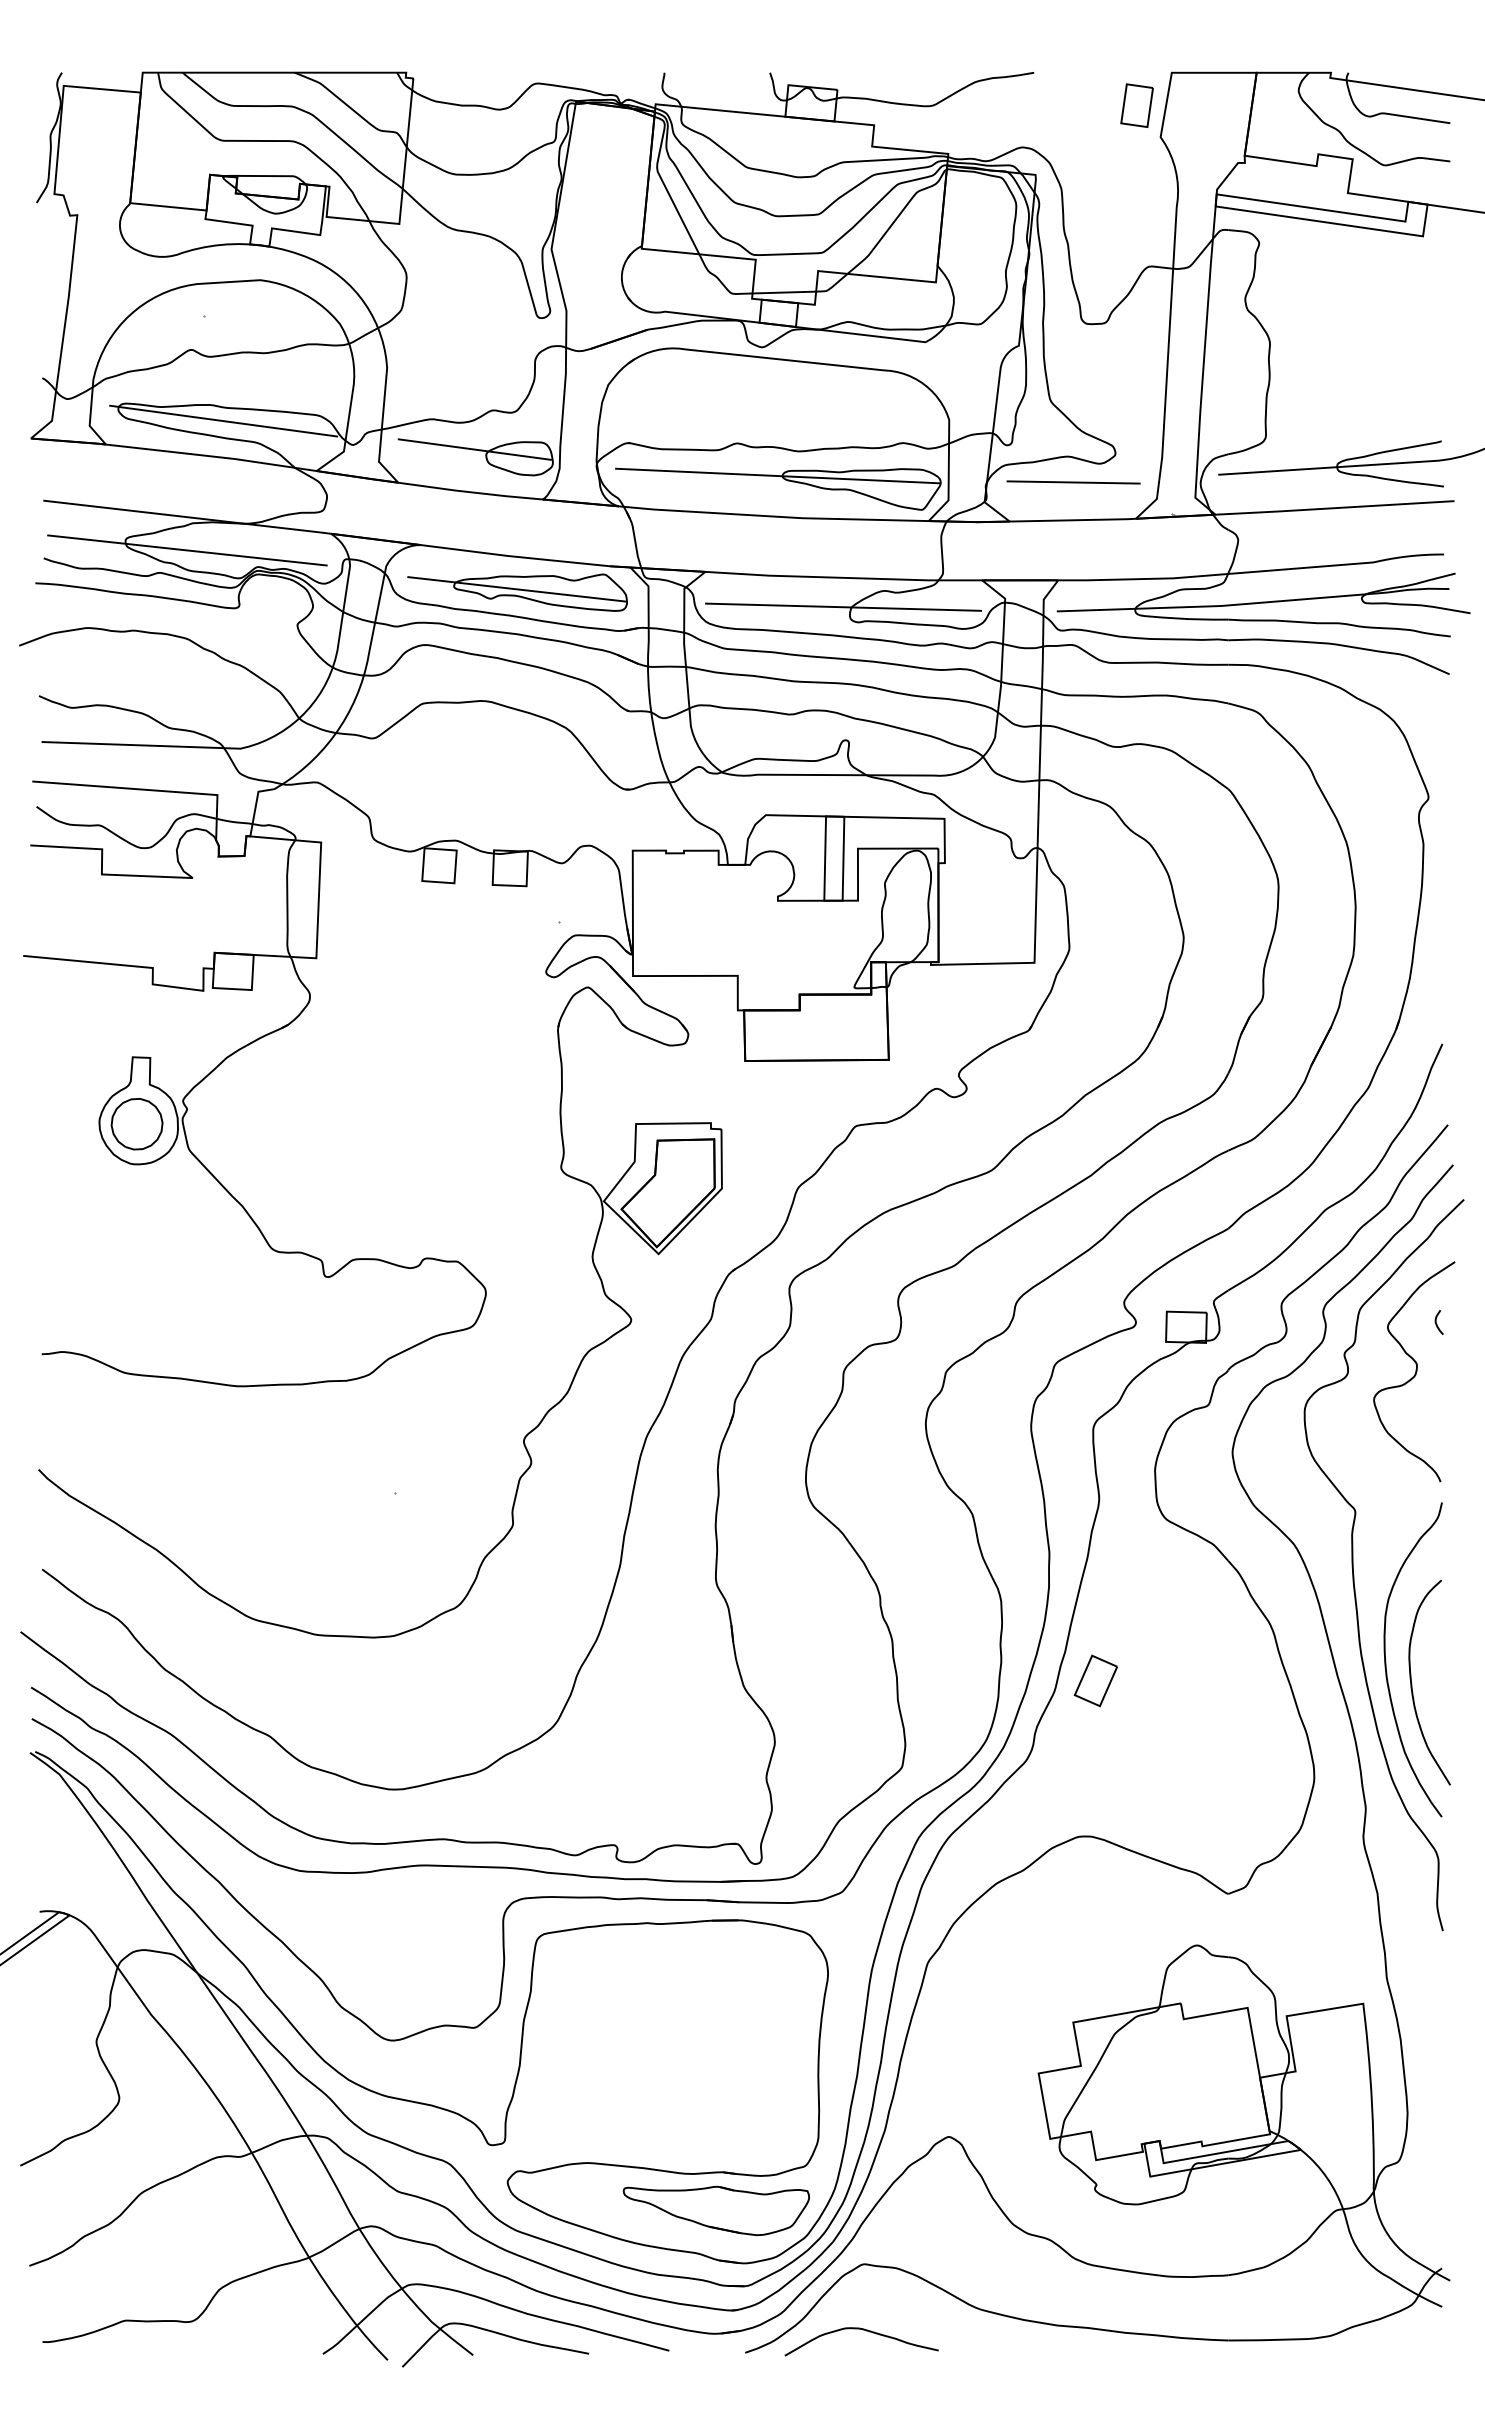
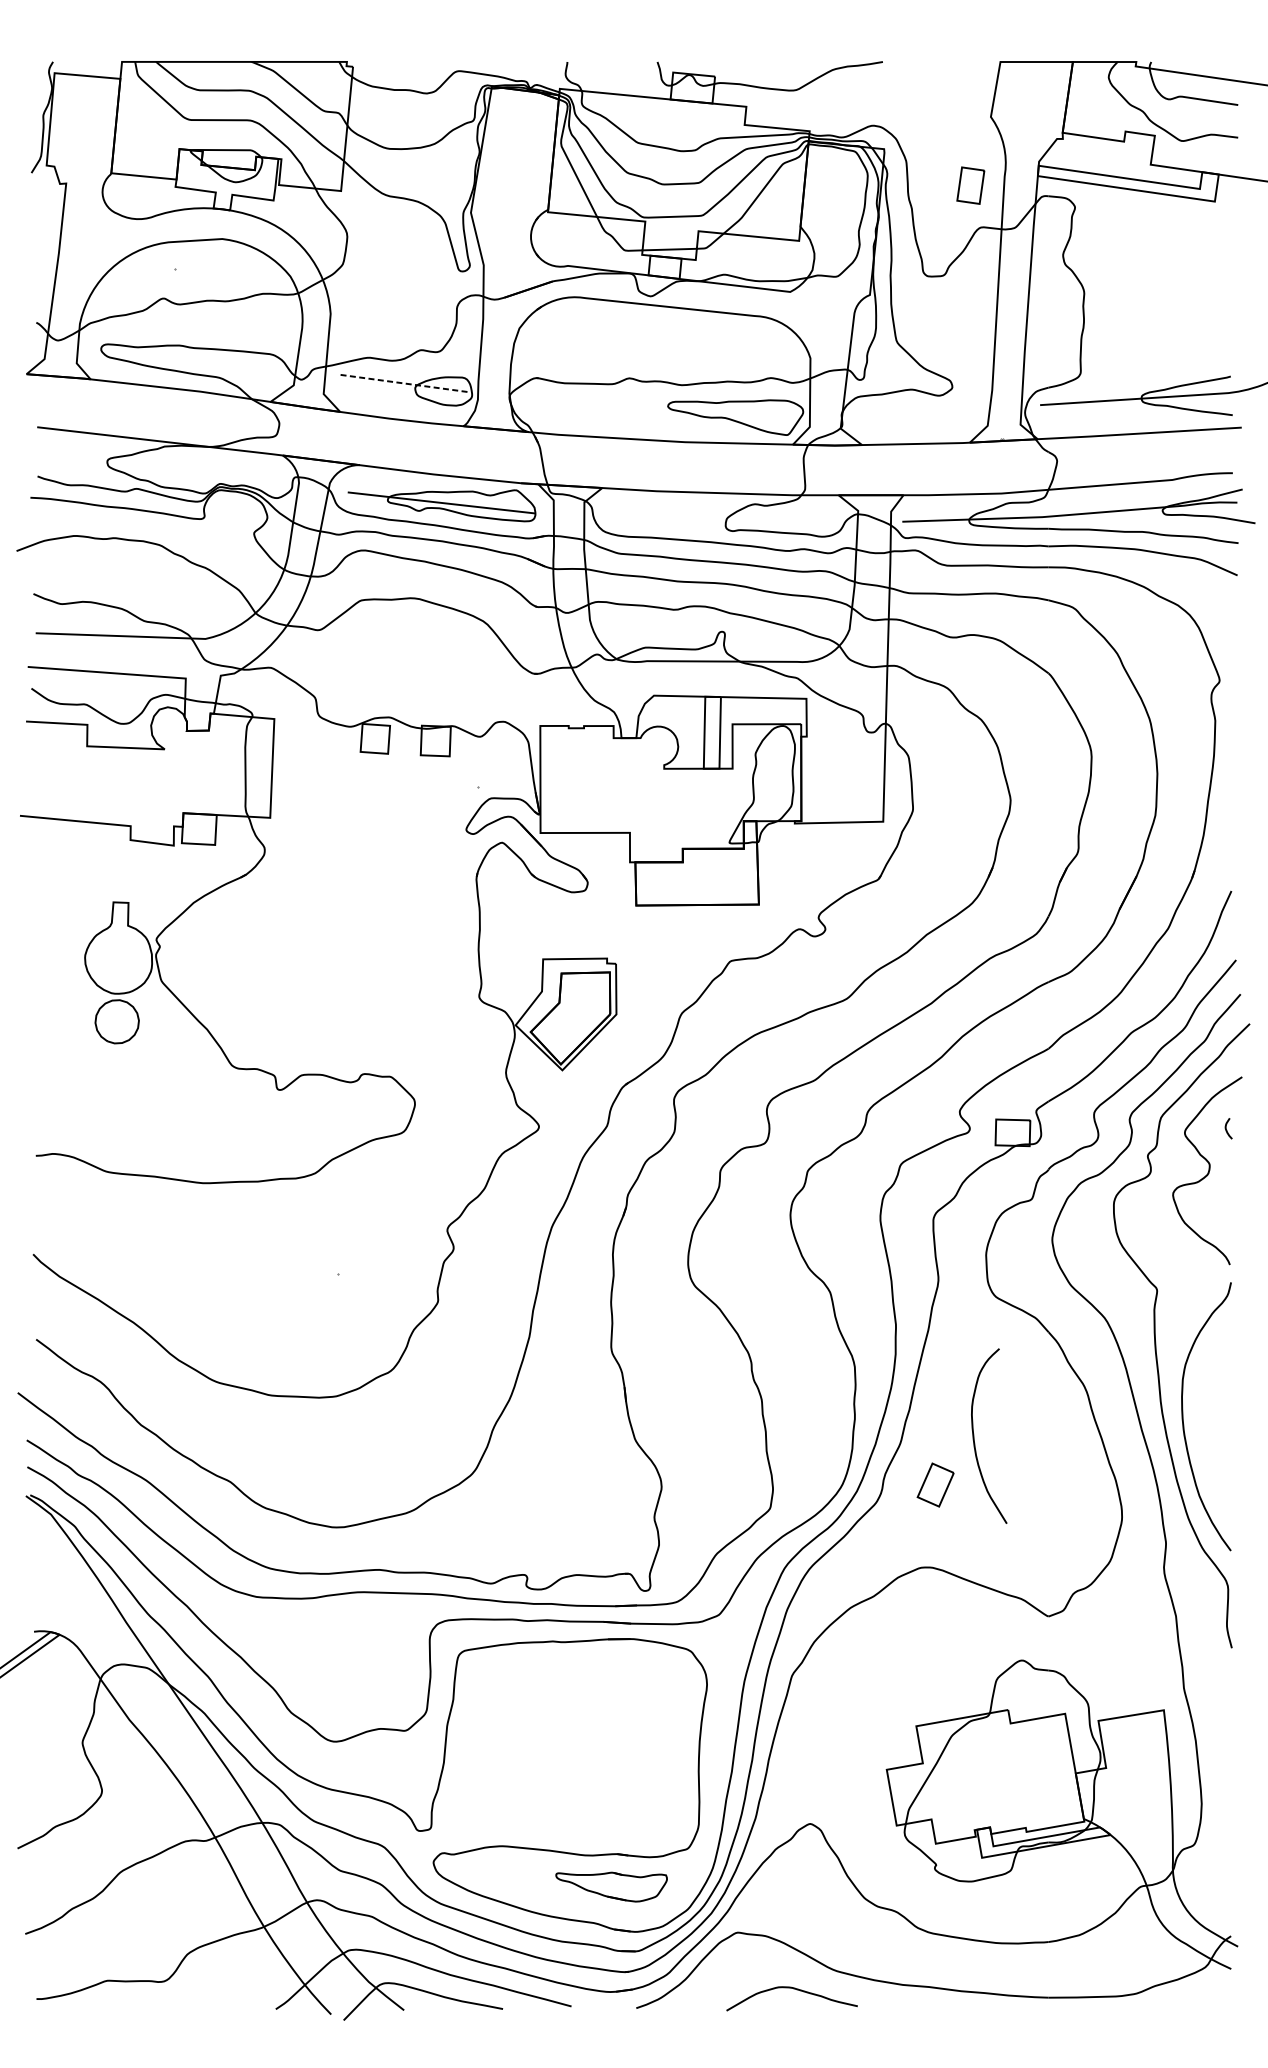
part: (1136, 105) -> (970, 185), moved
line: (223, 420) -> (190, 358), removed
line: (474, 449) -> (405, 383), solid -> dashed
line: (777, 475) -> (663, 405), removed
line: (1073, 482) -> (916, 411), removed
line: (187, 550) -> (160, 469), removed
line: (843, 606) -> (720, 517), removed
part: (136, 1124) -> (116, 1022), moved
part: (1095, 1680) -> (935, 1484), moved
curve: (1412, 1683) -> (974, 1436), moved
part: (715, 2210) -> (610, 1886), size x0.7
curve: (862, 2330) -> (792, 1989), moved

